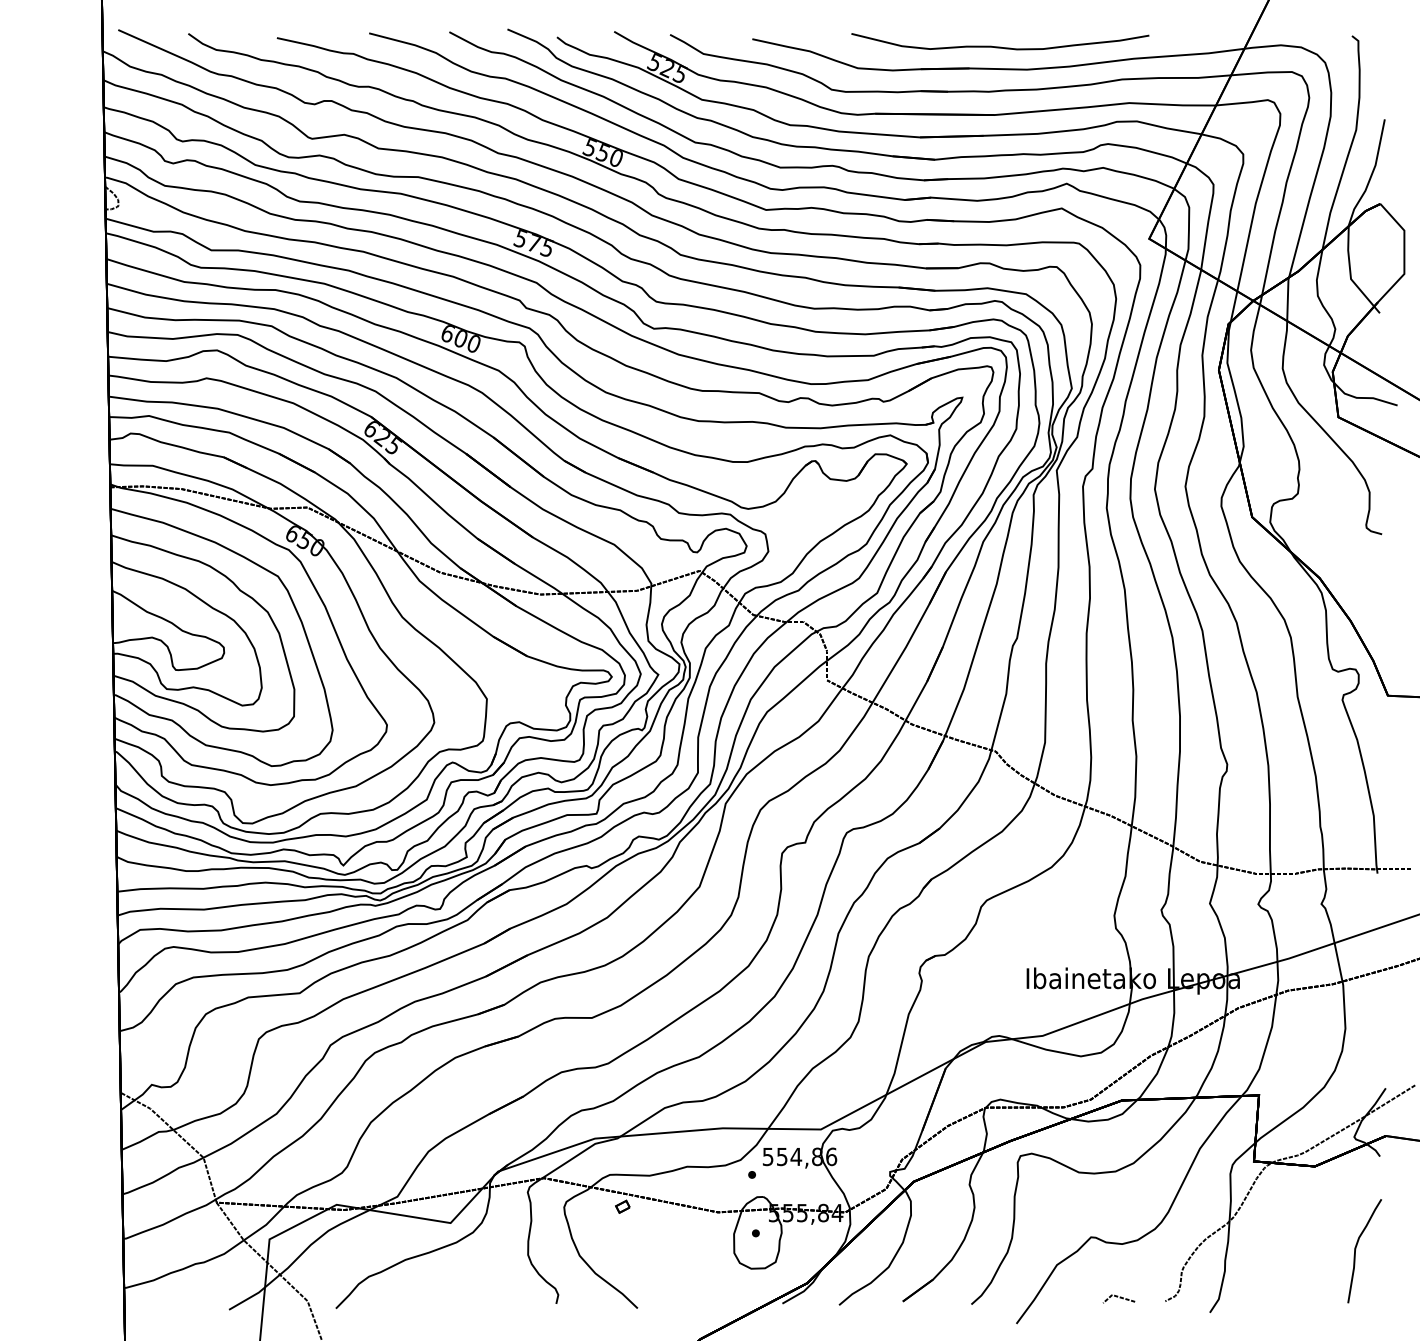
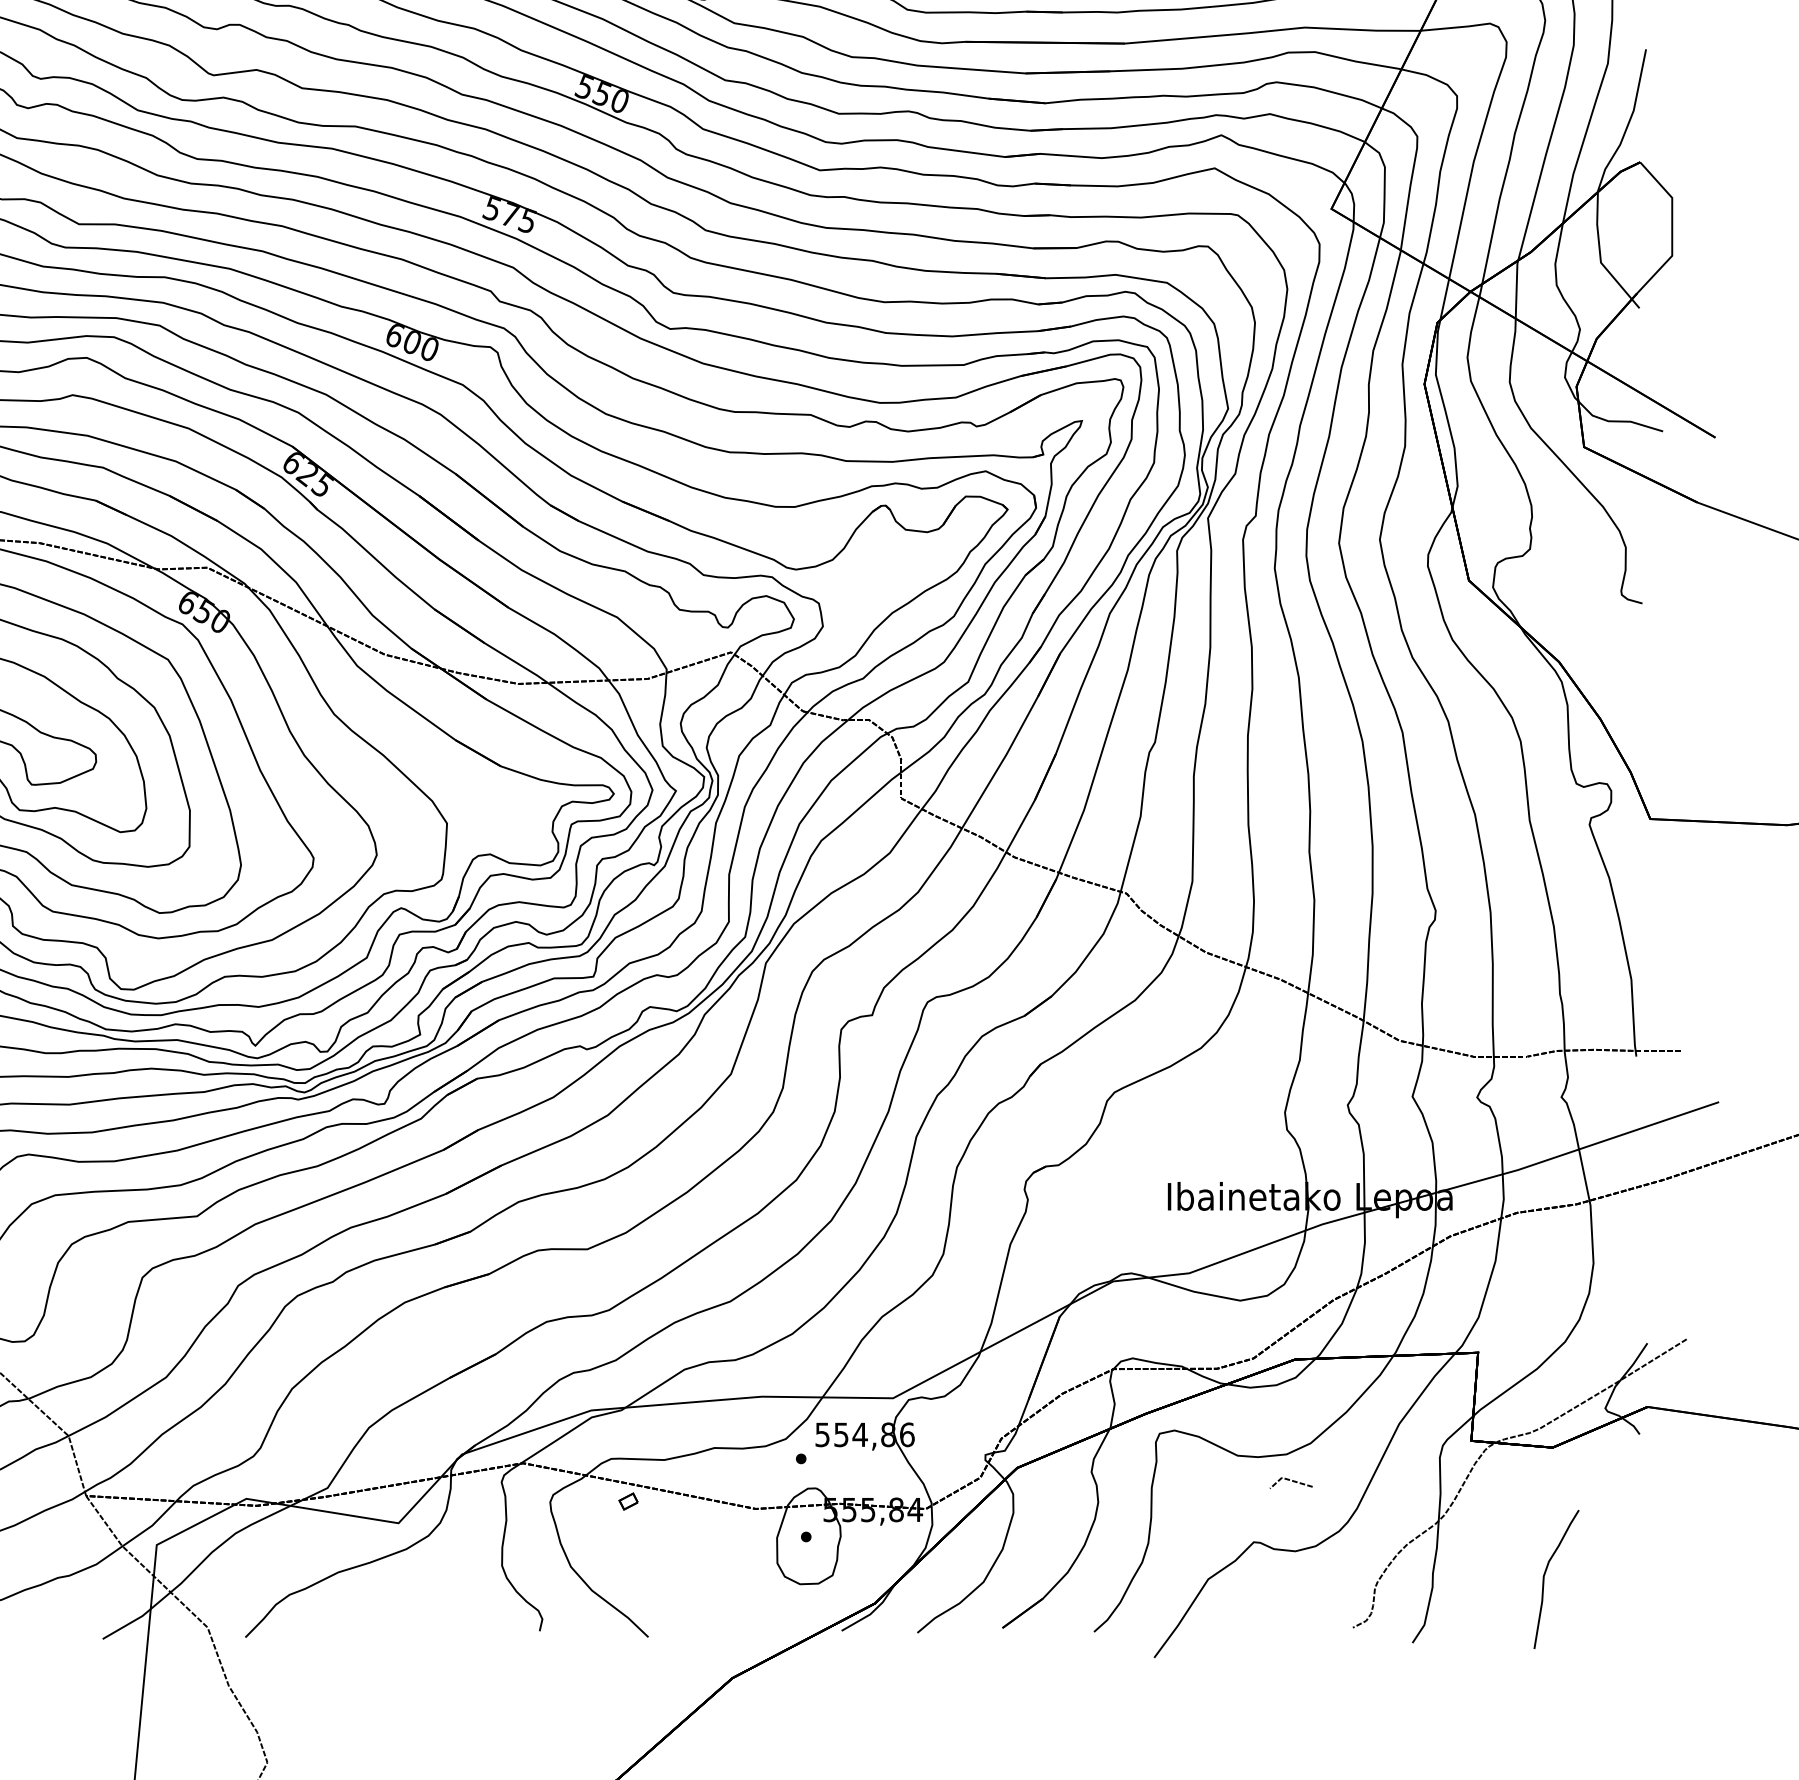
curve: (1356, 1249) -> (1545, 1577), moved
line: (1119, 1298) -> (1291, 1482), moved

